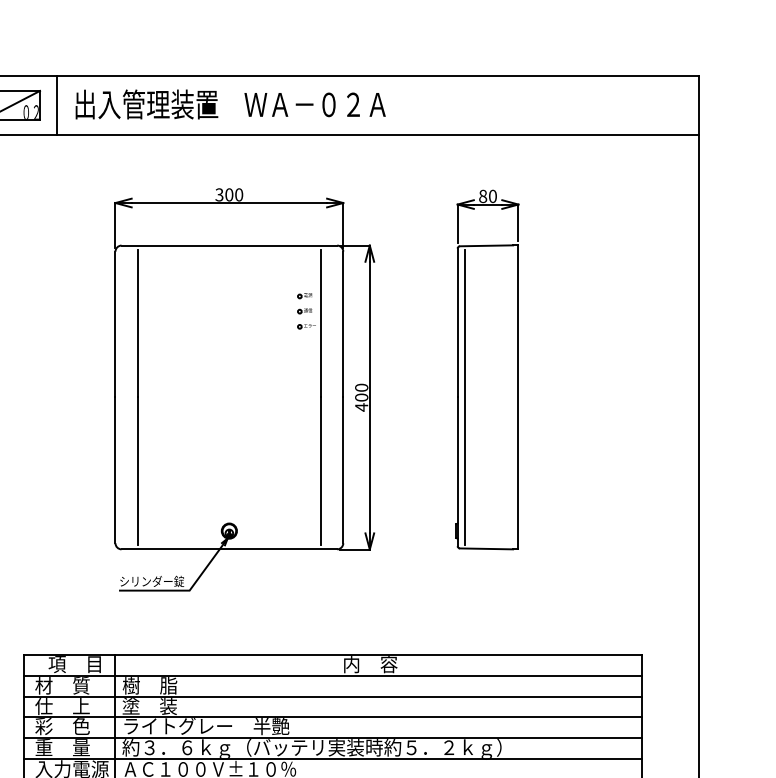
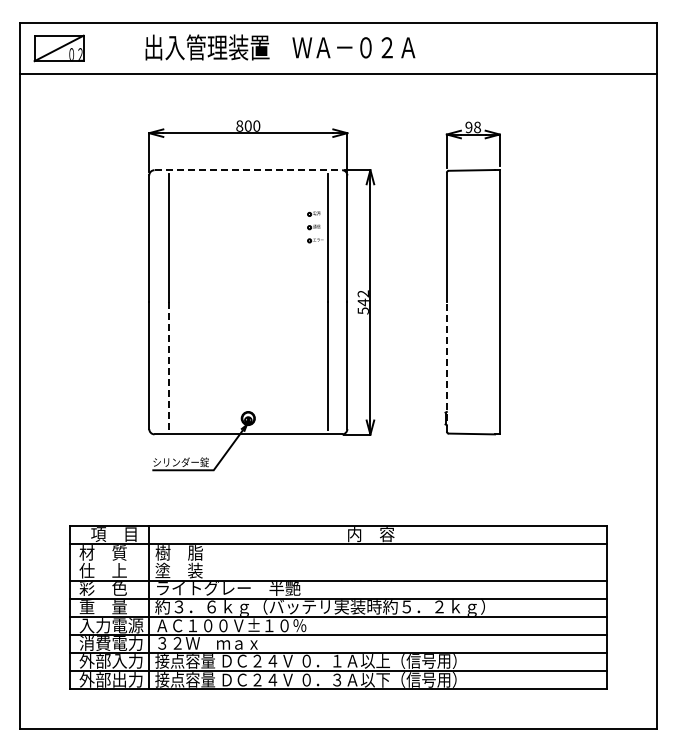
text: (230, 104) -> (280, 47), moved
line: (55, 105) -> (97, 48), removed
text: (219, 194) -> (239, 125), 300 -> 800
text: (488, 196) -> (473, 127), 80 -> 98
line: (229, 245) -> (248, 170), solid -> dashed
text: (360, 397) -> (362, 302), 400 -> 542
line: (465, 397) -> (453, 302), removed
line: (138, 471) -> (169, 366), solid -> dashed
line: (457, 471) -> (446, 366), solid -> dashed
line: (333, 696) -> (338, 562), removed

